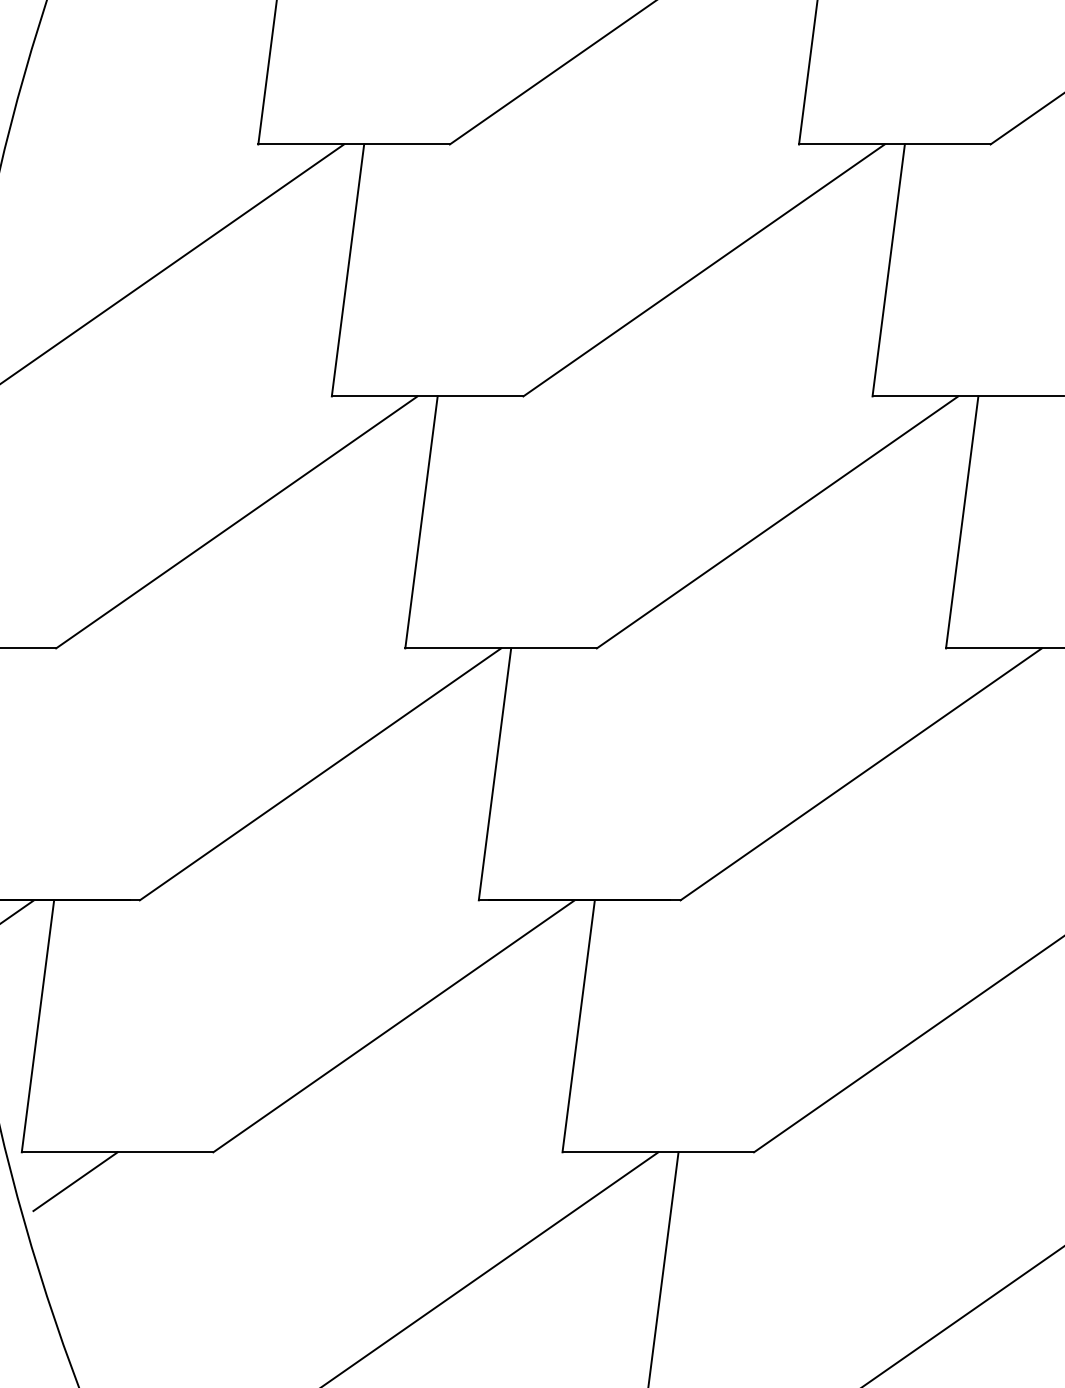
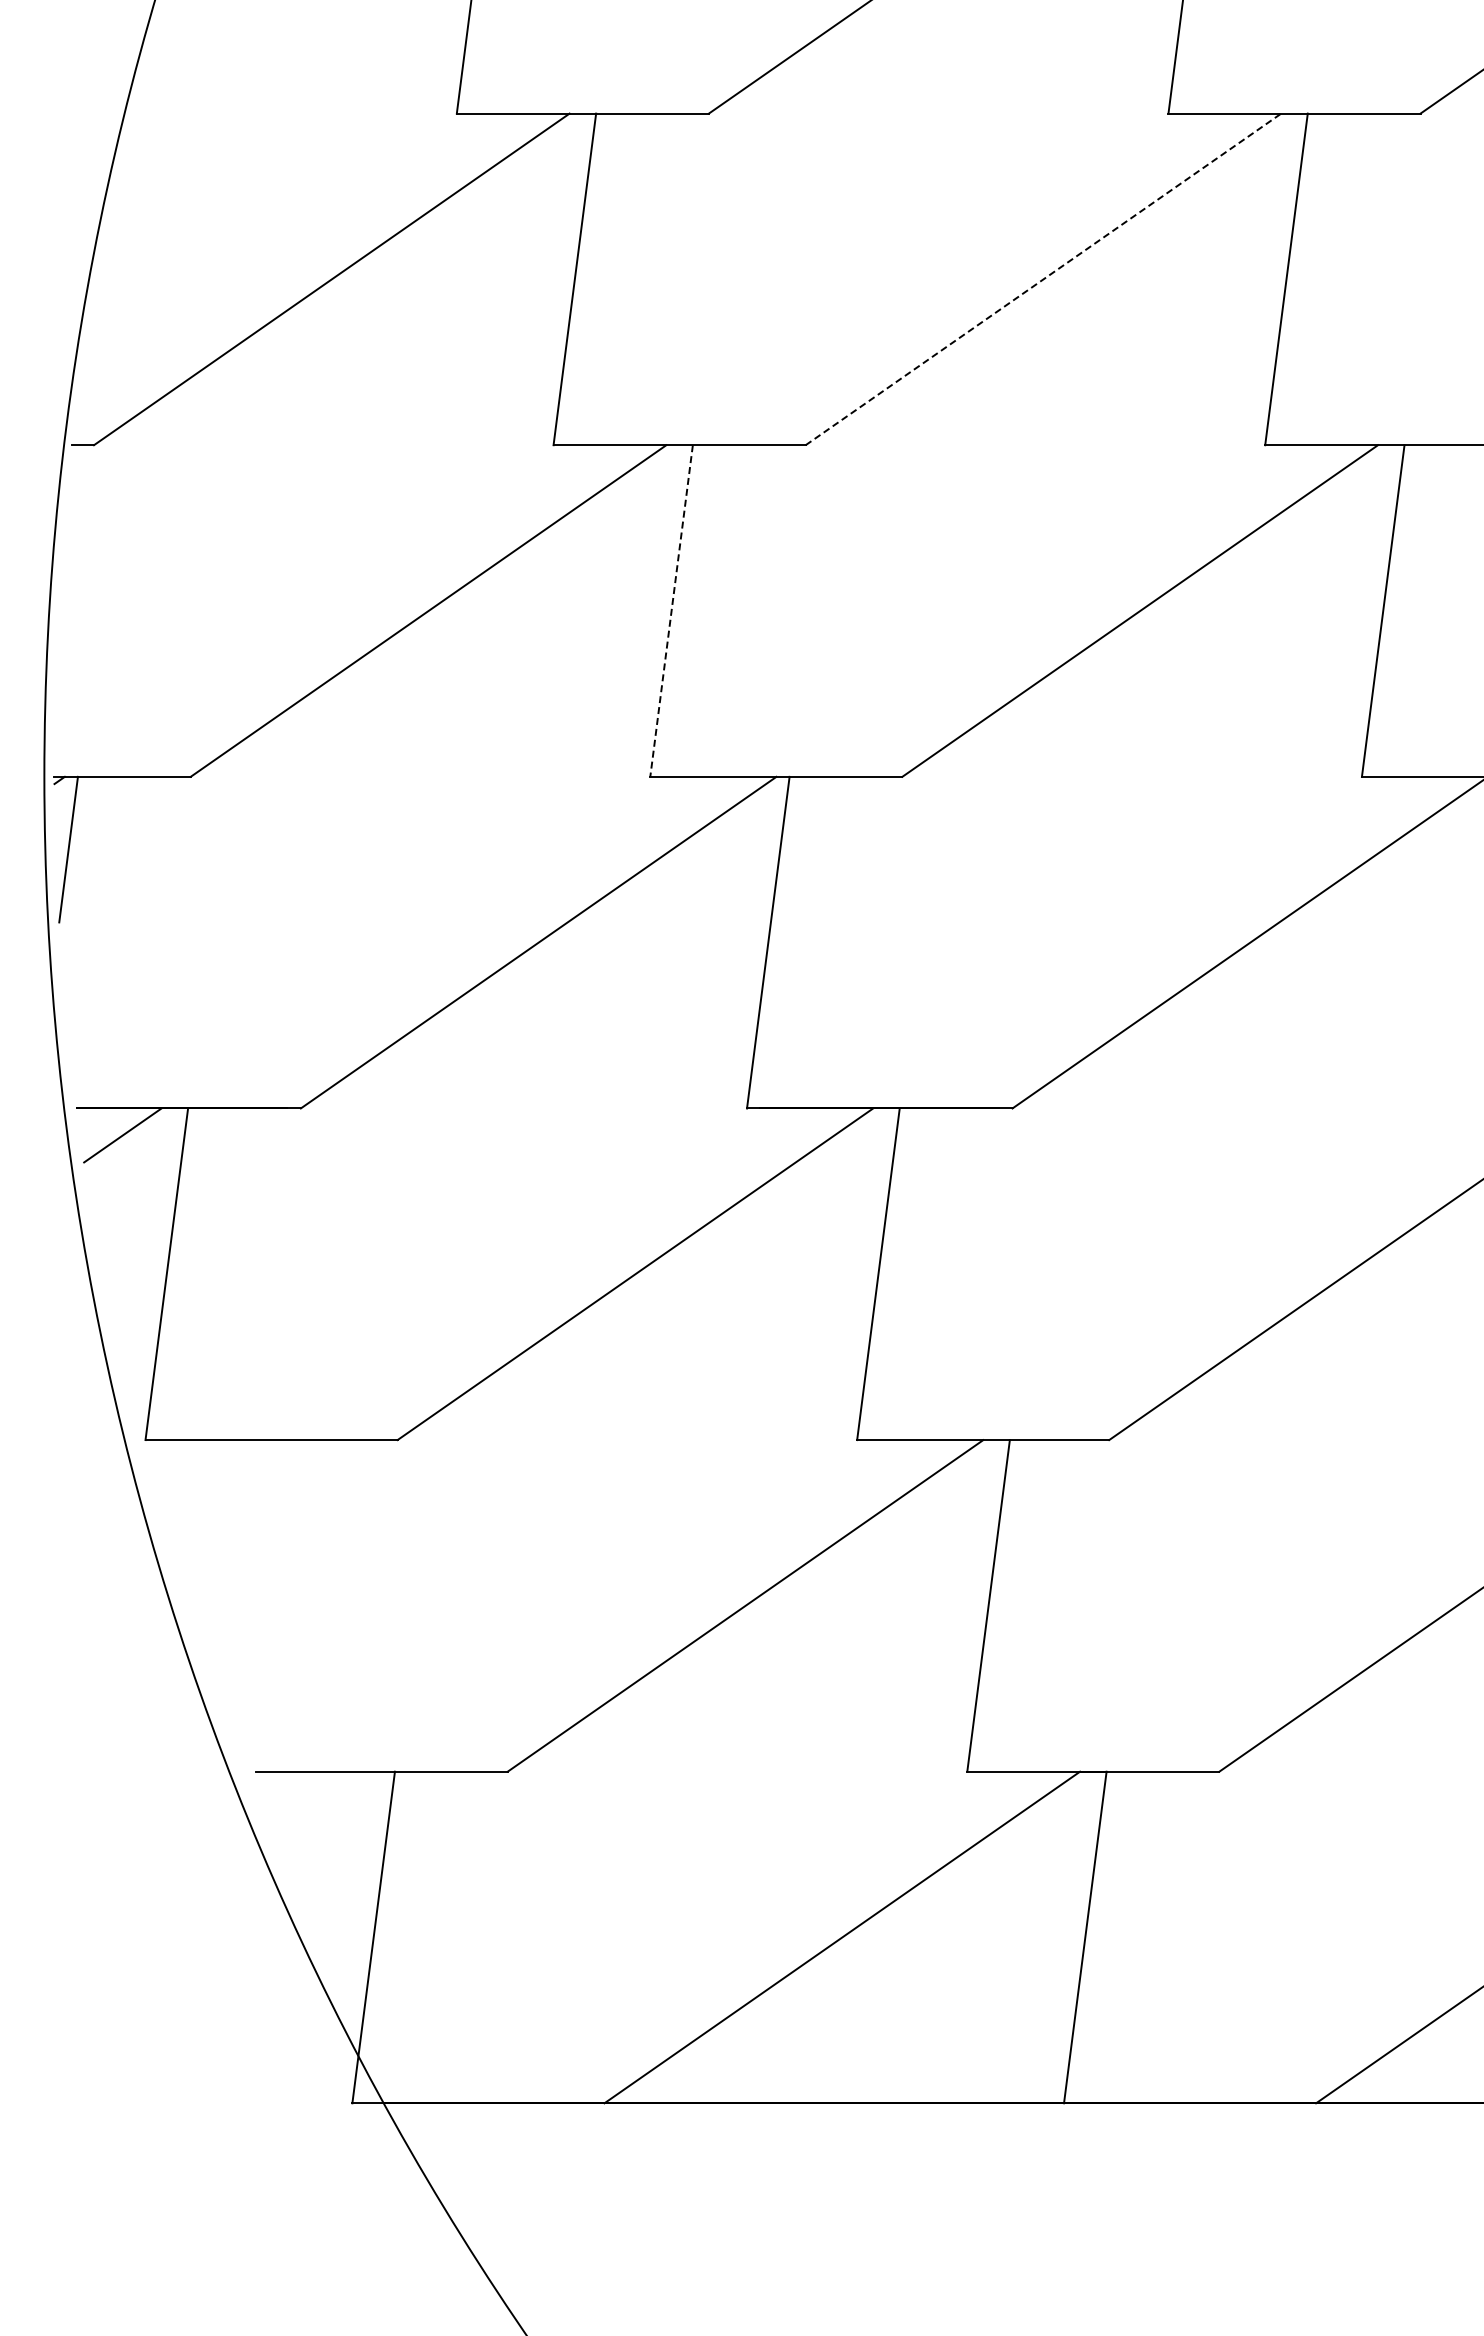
line: (704, 270) -> (1043, 279), solid -> dashed
line: (421, 522) -> (671, 611), solid -> dashed
line: (74, 1181) -> (215, 1478), removed

